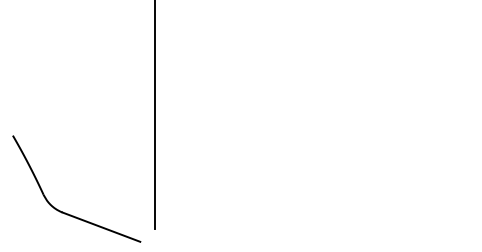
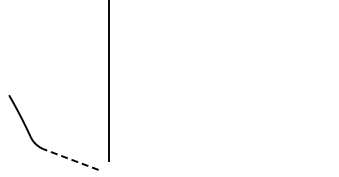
line: (100, 226) -> (70, 159), solid -> dashed

